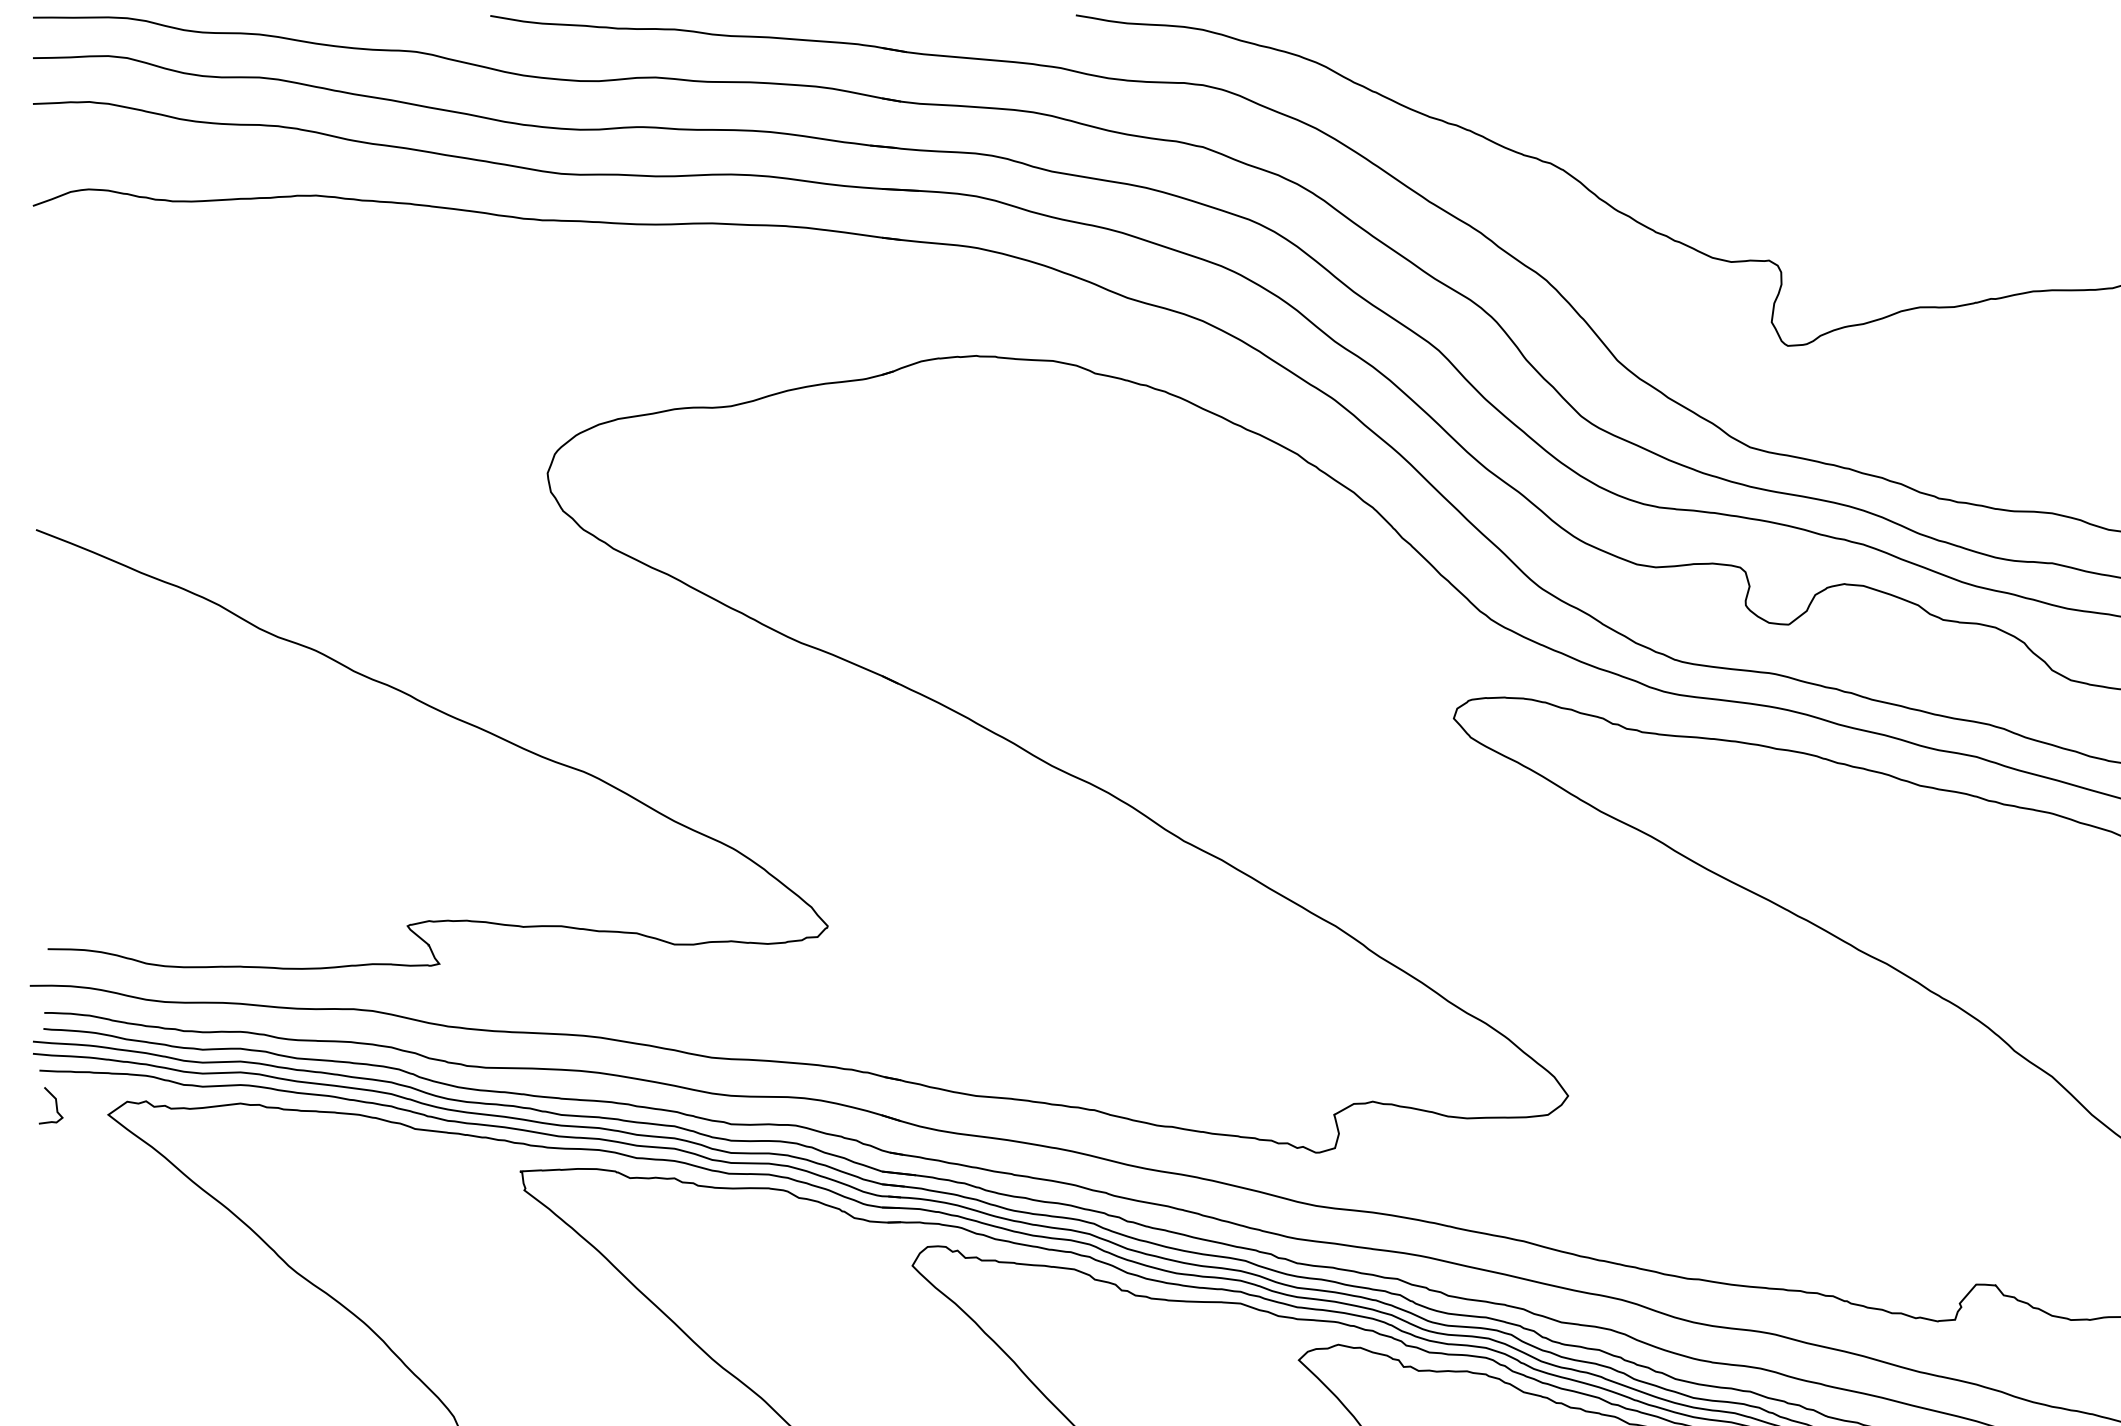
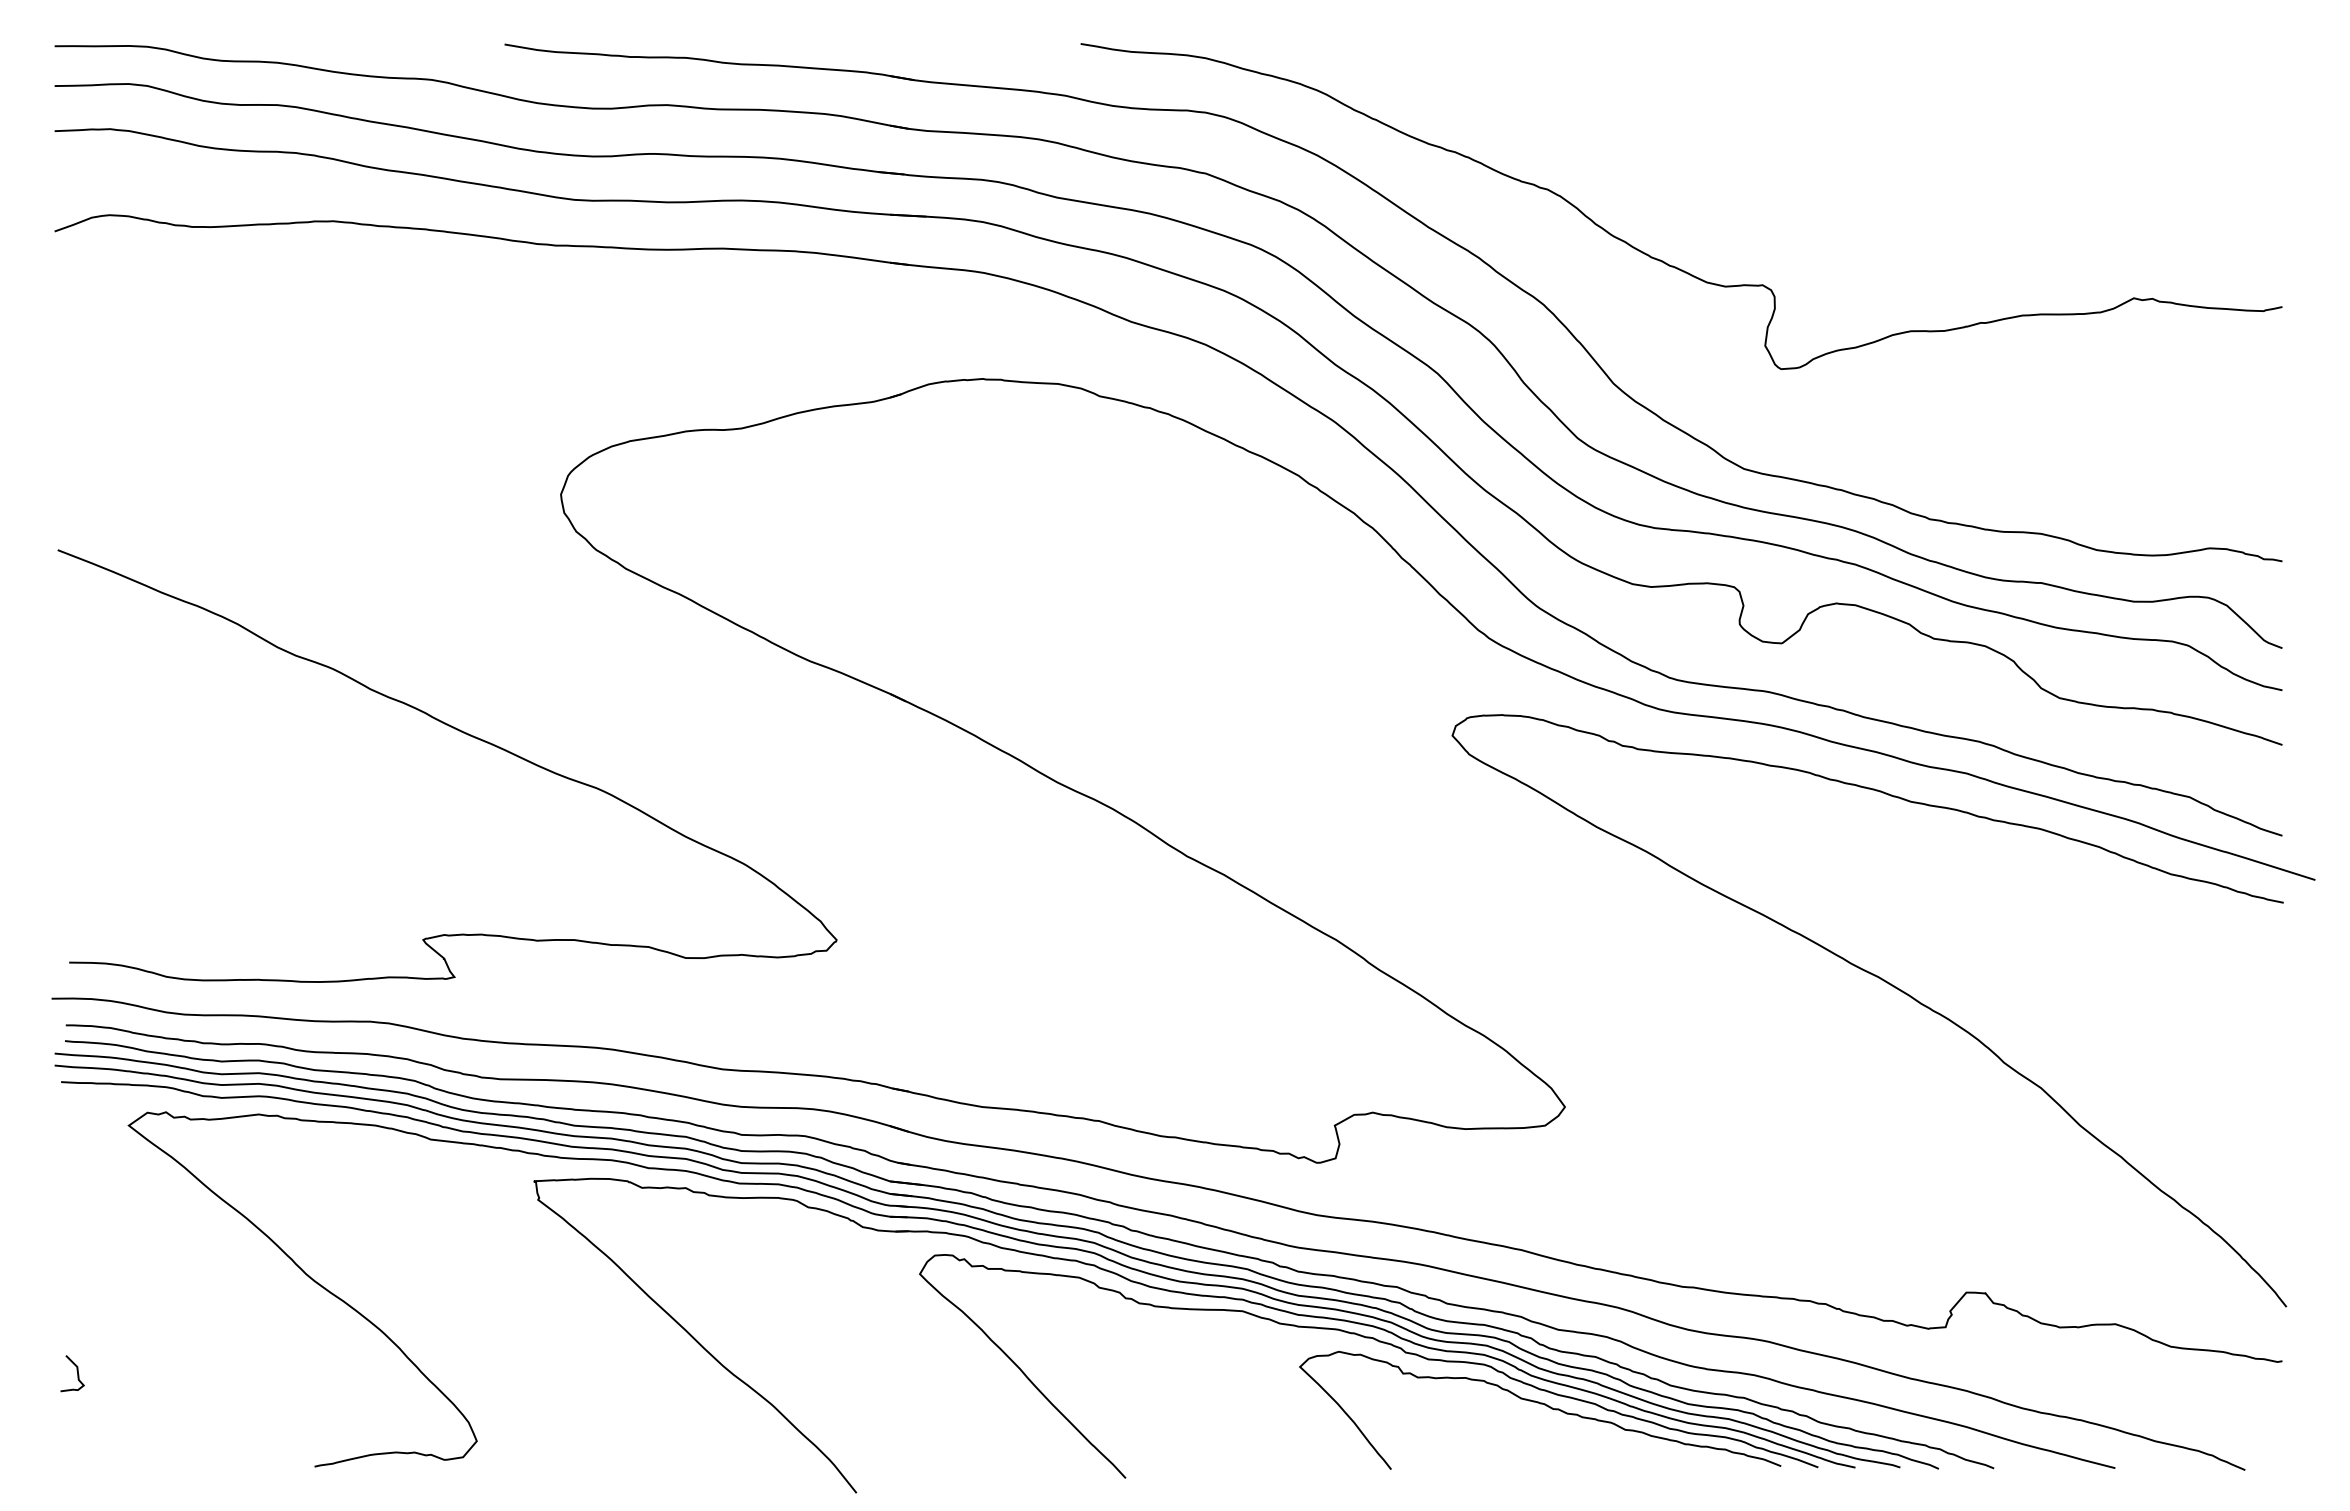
curve: (55, 1103) -> (76, 1371), moved

